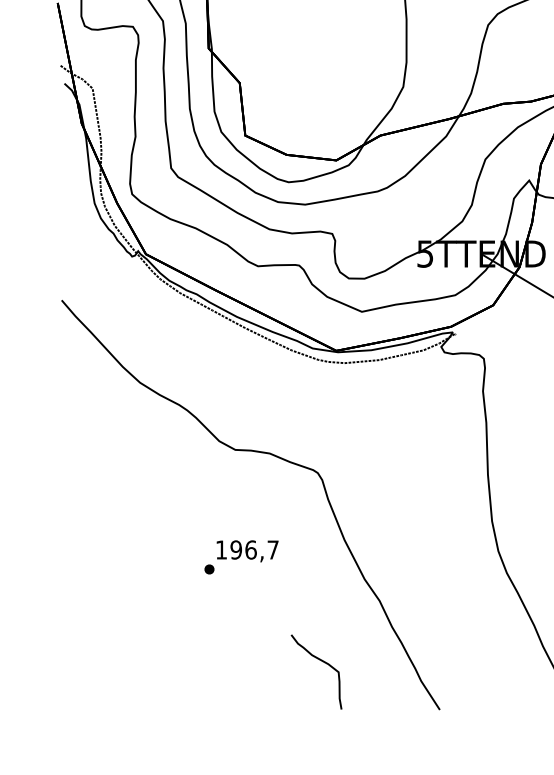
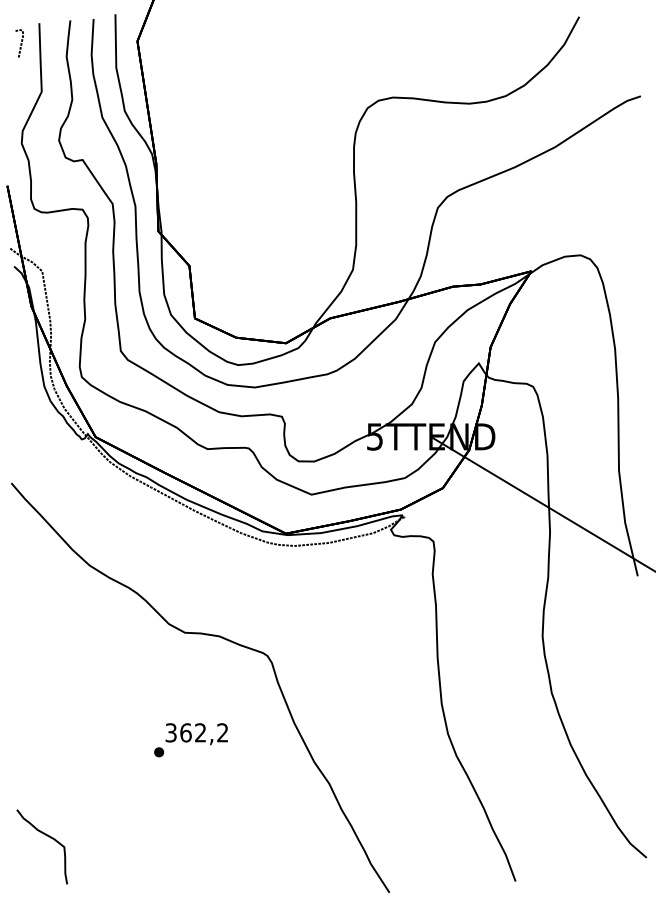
text: (246, 549) -> (196, 732), 196,7 -> 362,2
part: (322, 662) -> (48, 837), moved

